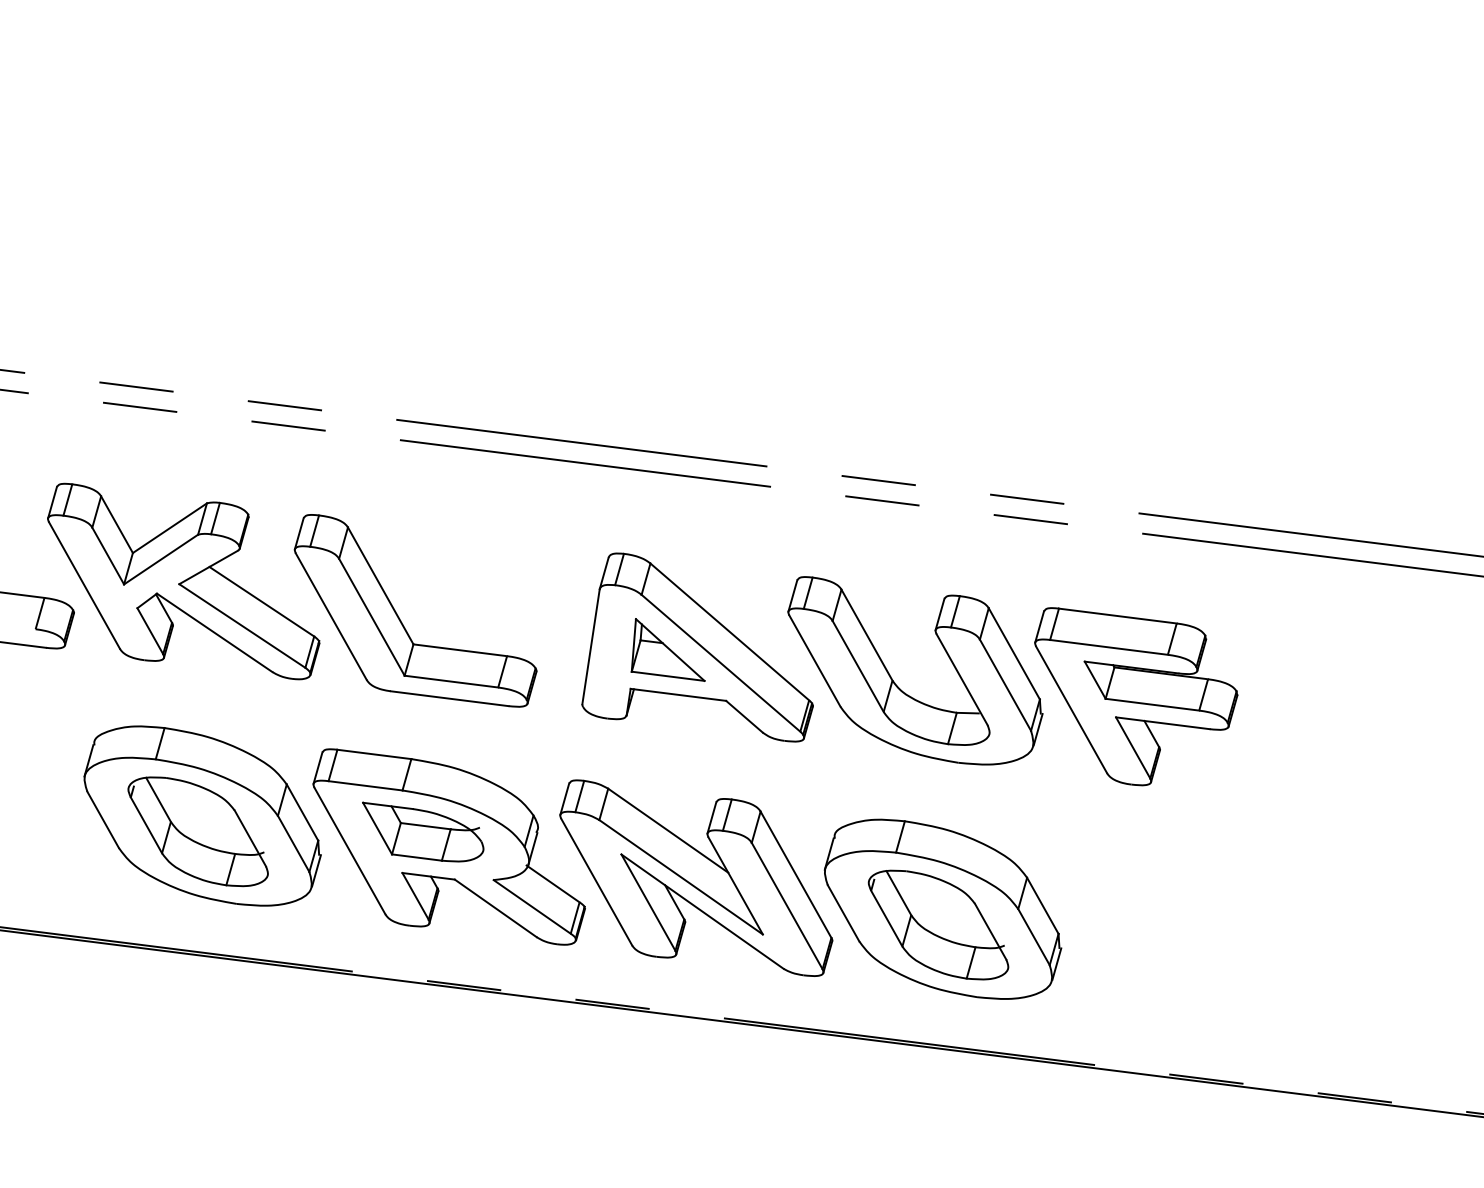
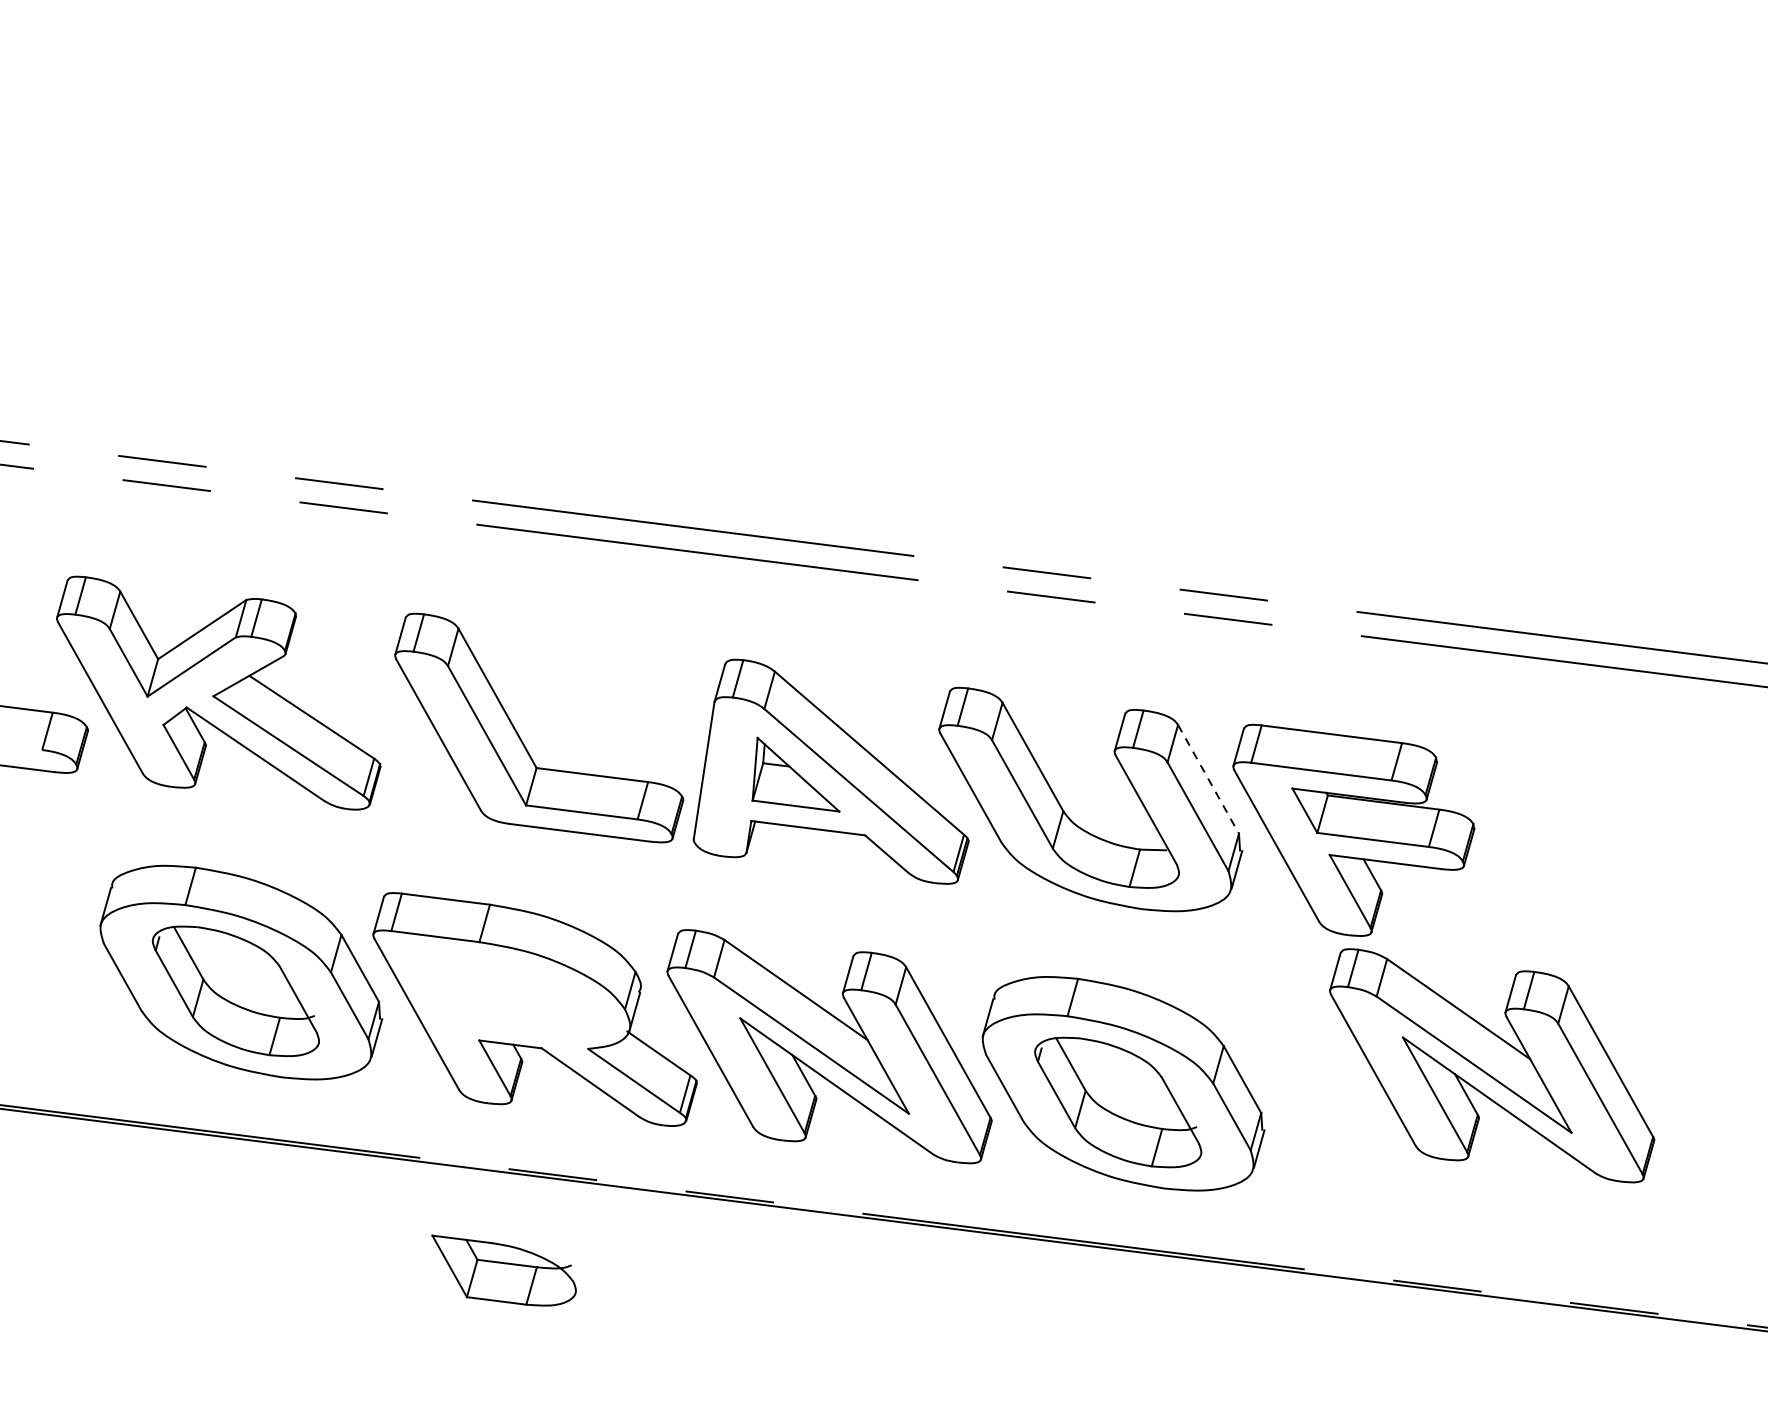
part: (401, 620) -> (522, 739), moved
line: (1014, 654) -> (1208, 780), solid -> dashed
part: (423, 831) -> (504, 1269), moved
part: (1252, 893) -> (1492, 1064), added

